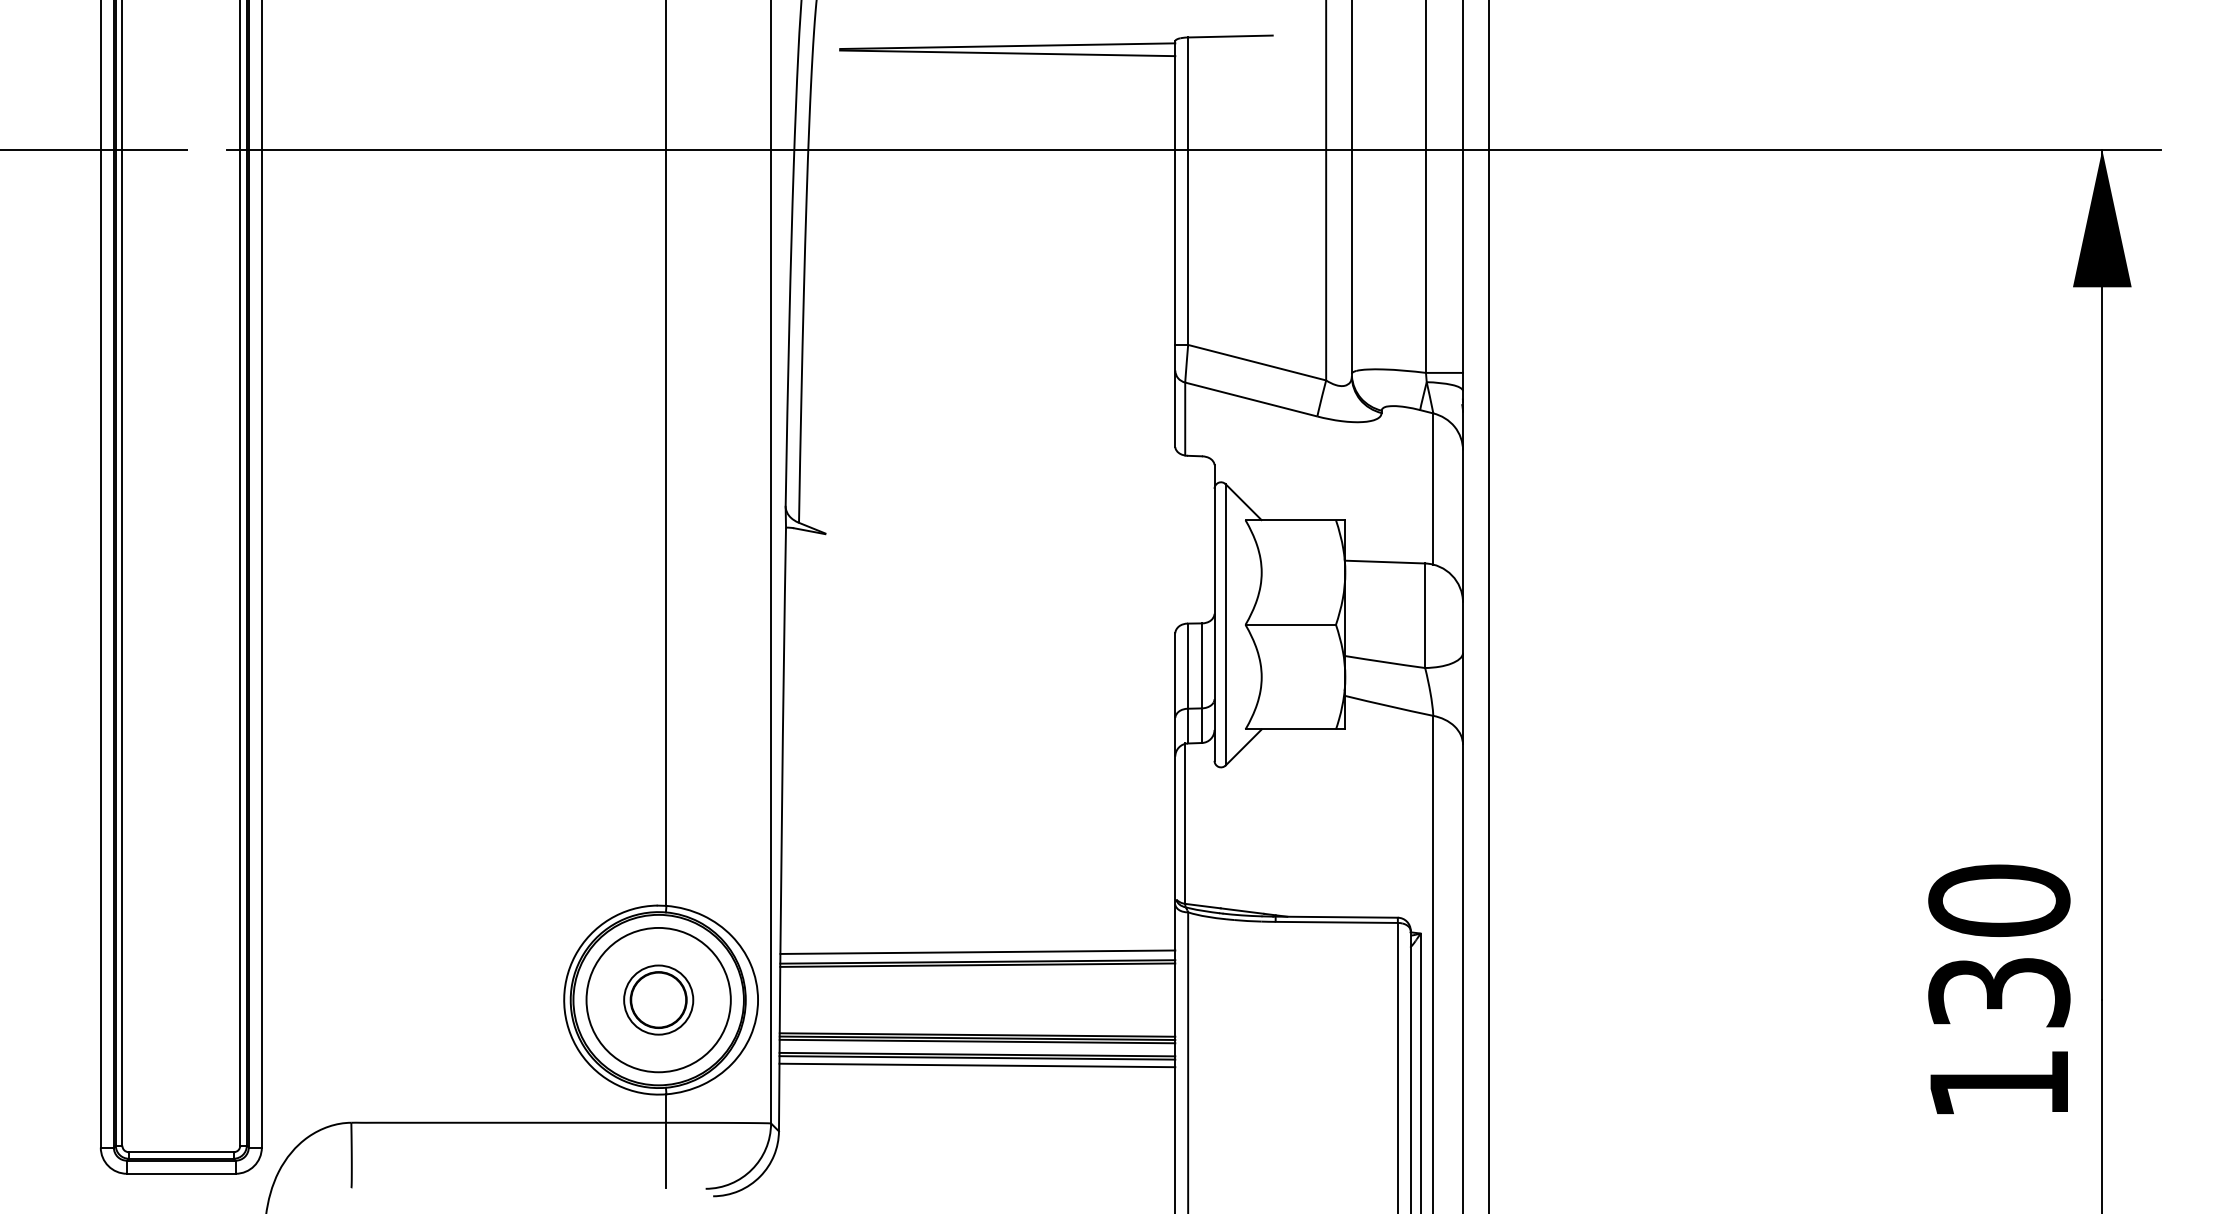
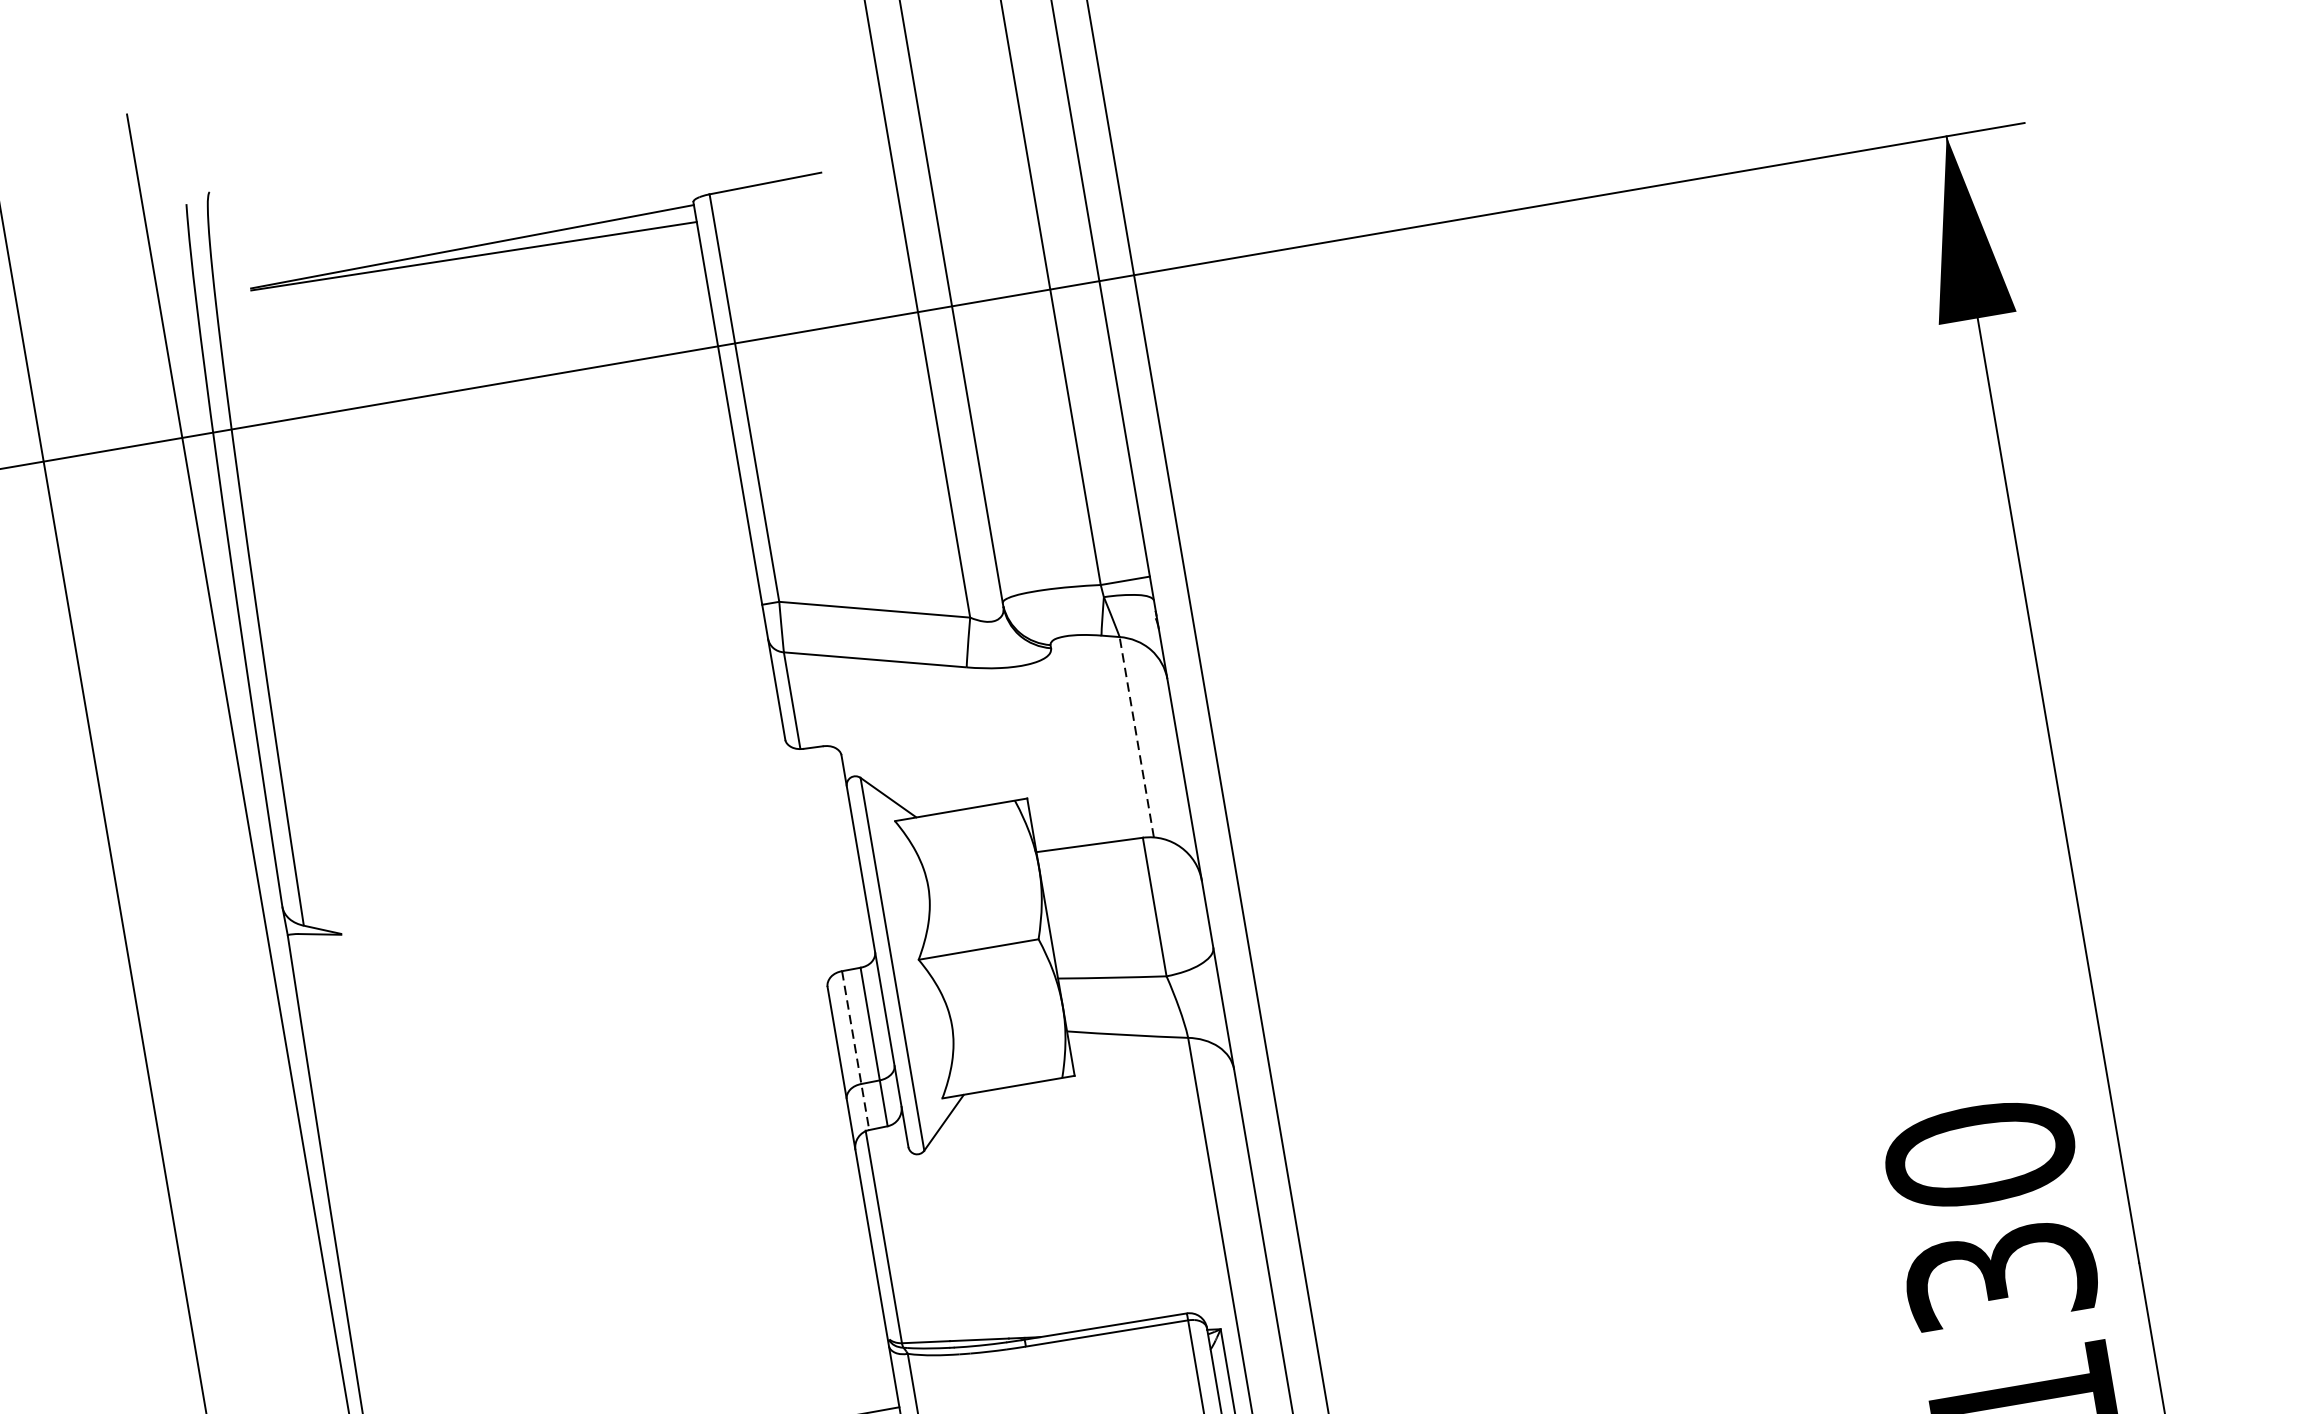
line: (1433, 489) -> (1137, 737), solid -> dashed
line: (1187, 683) -> (855, 1050), solid -> dashed

